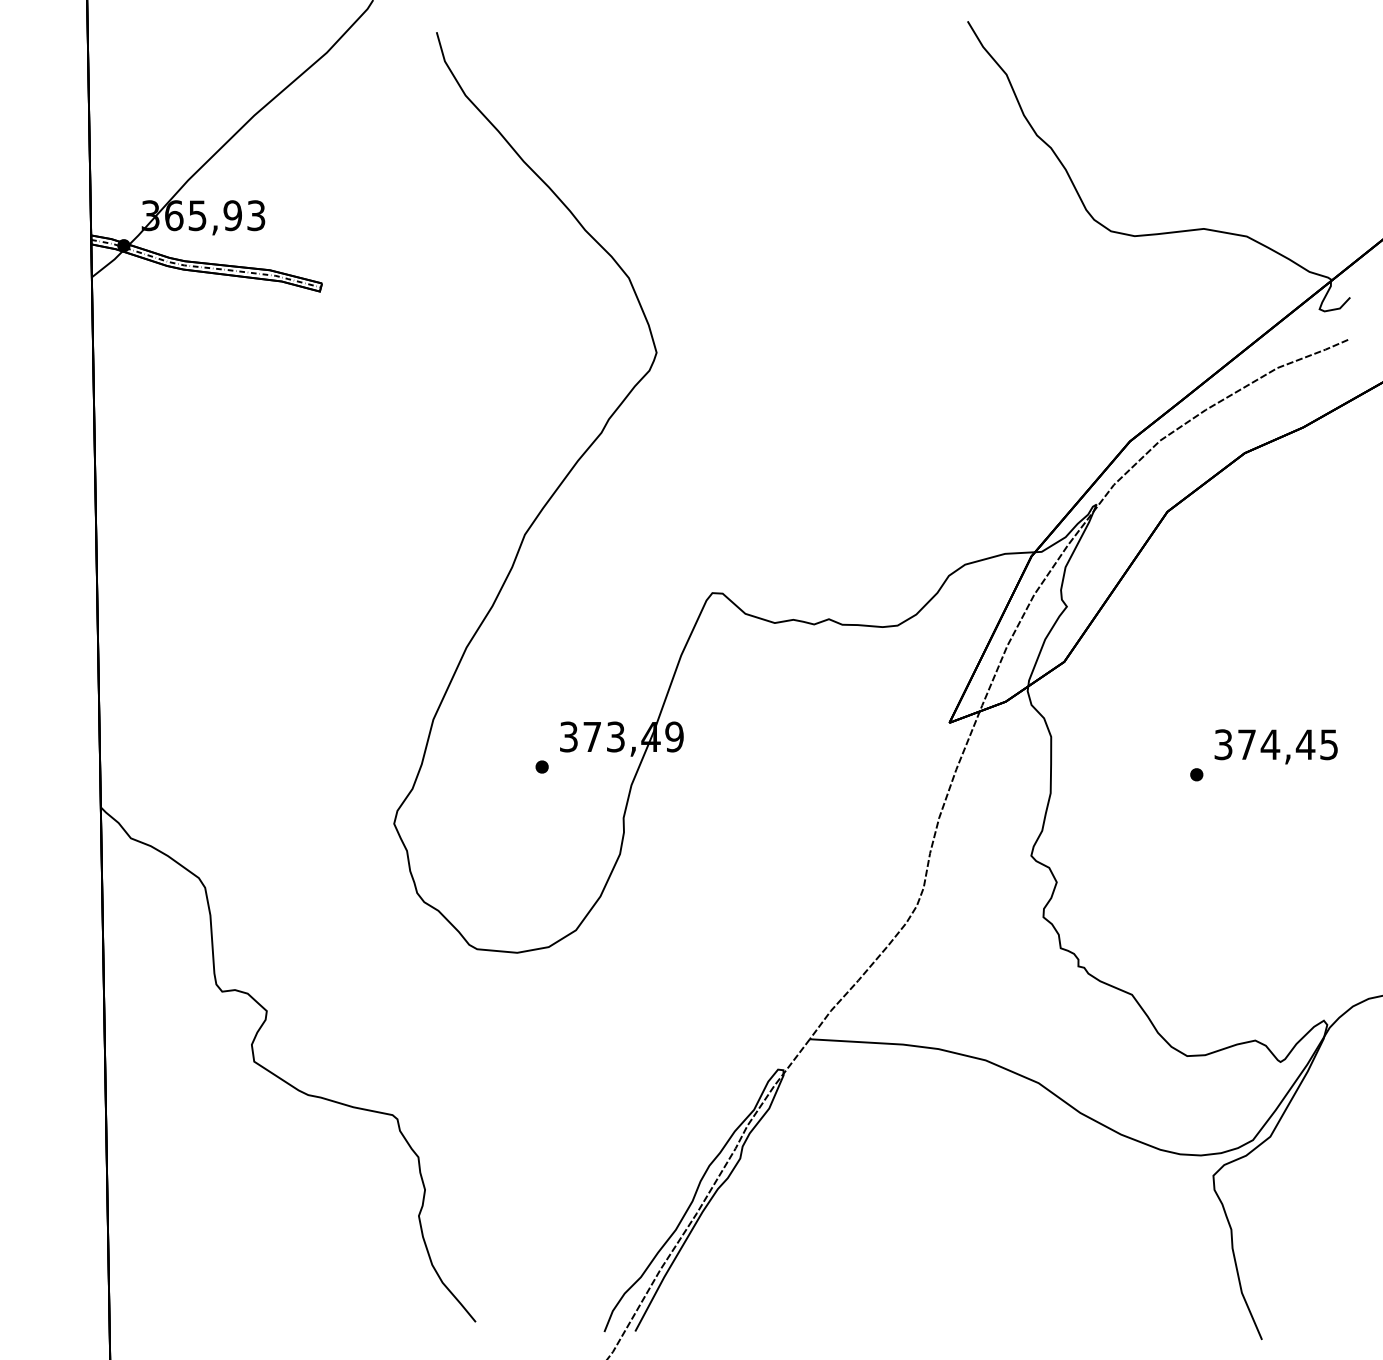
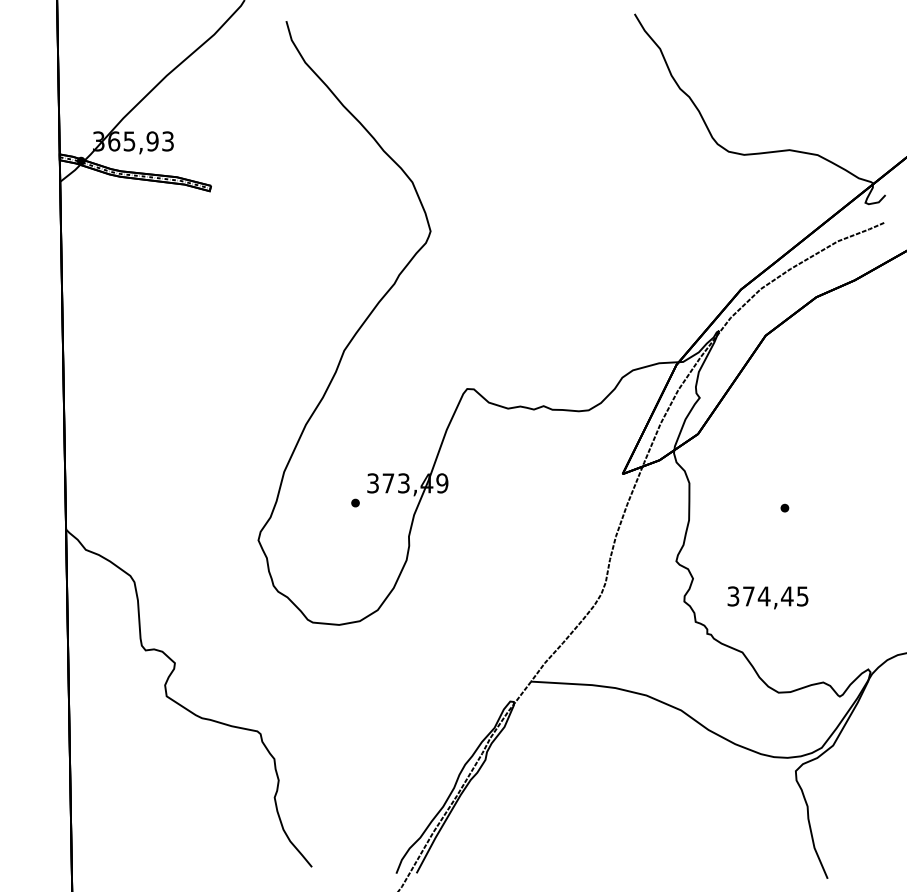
text: (1275, 746) -> (767, 597), moved

